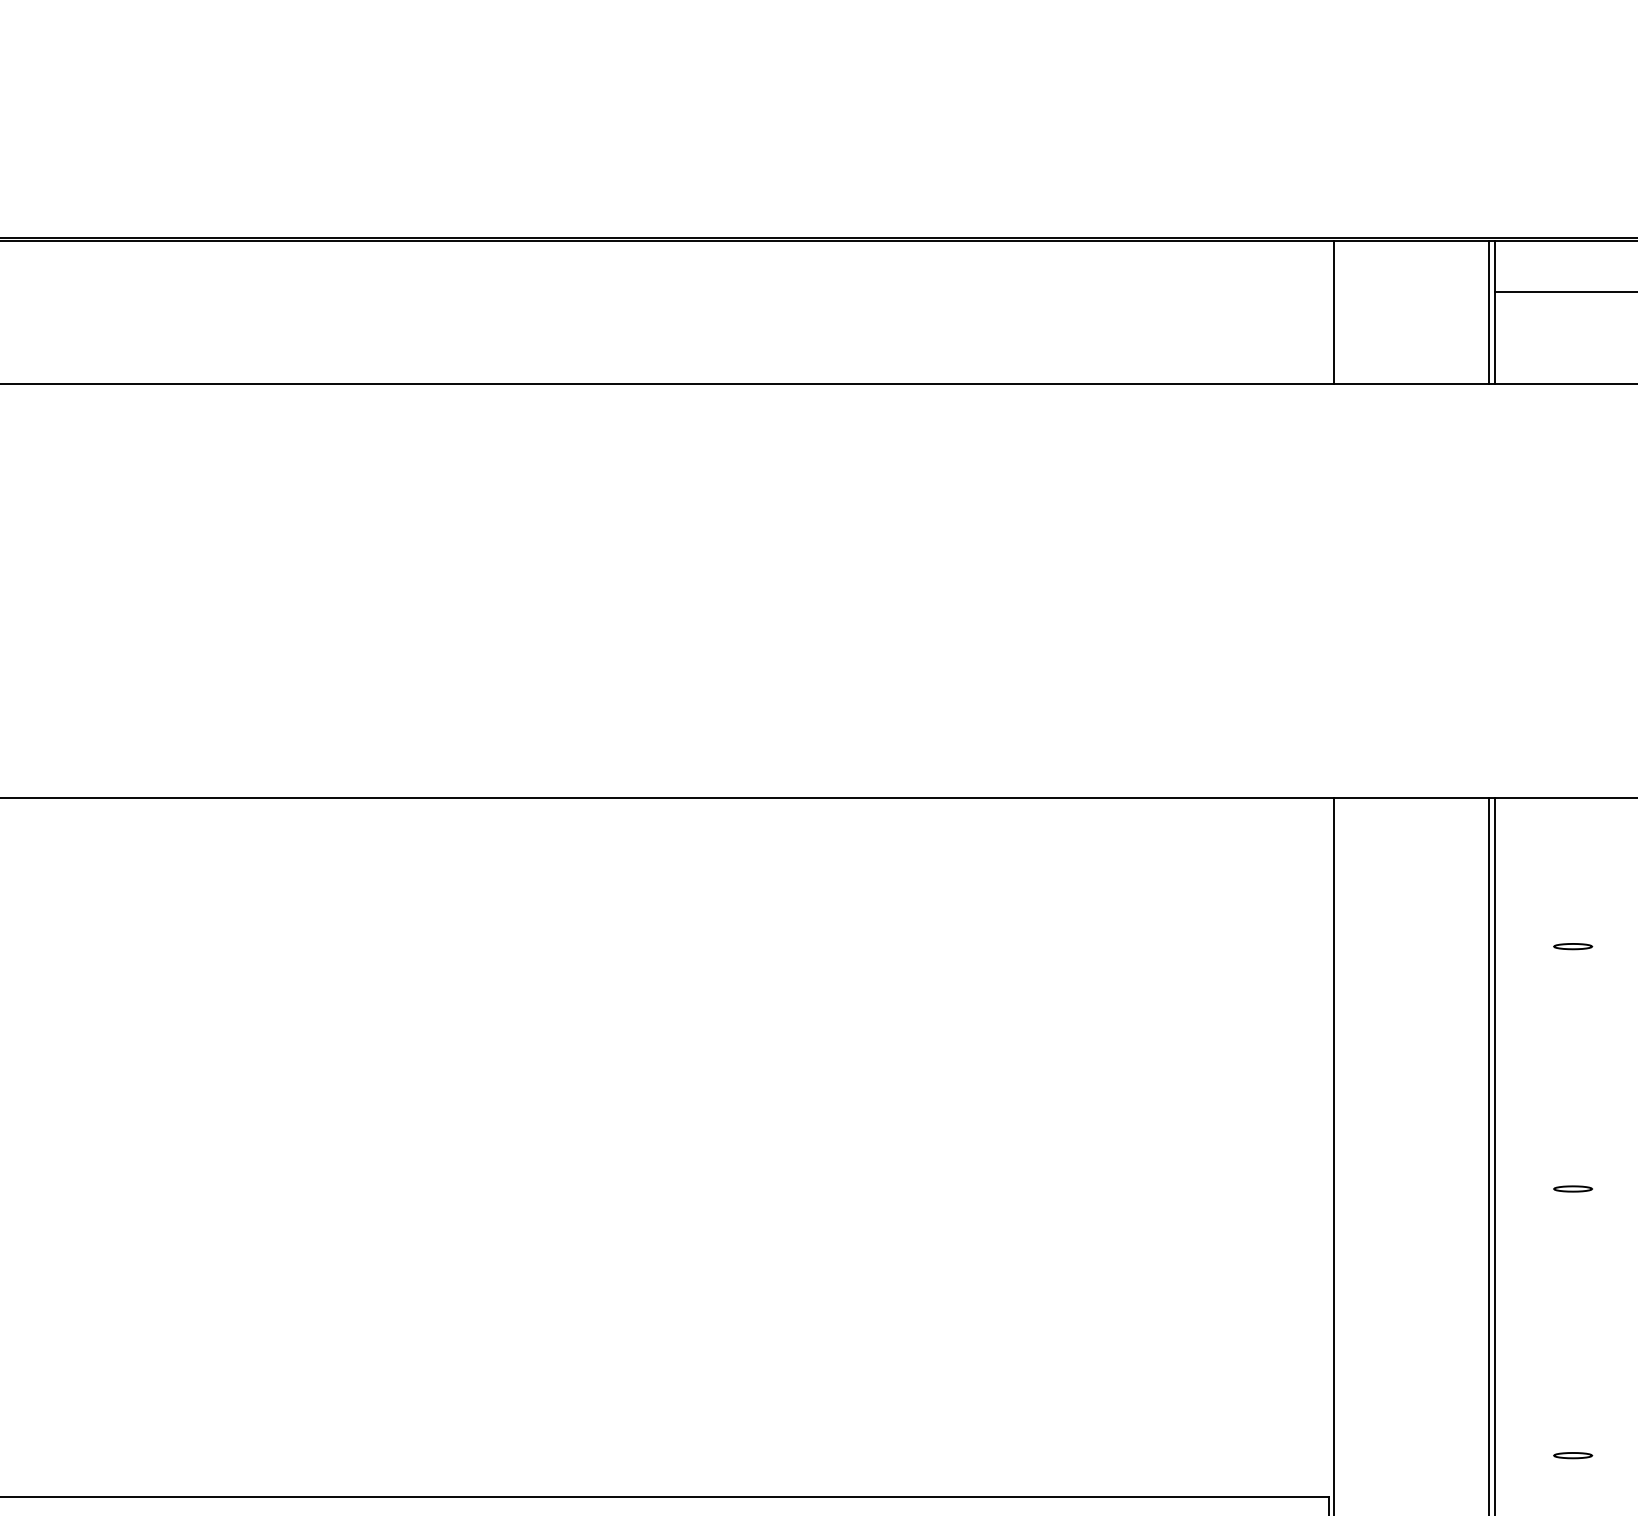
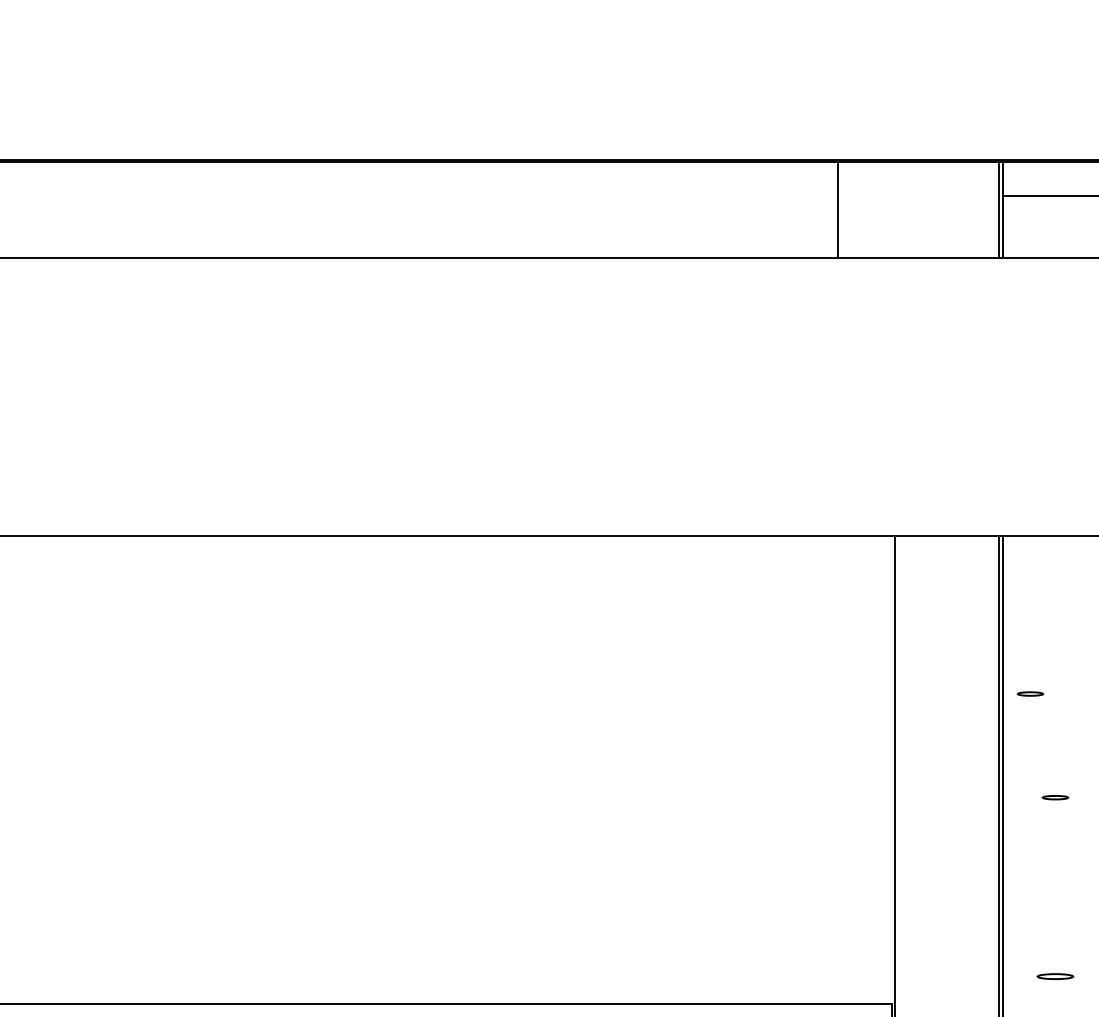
line: (1334, 312) -> (838, 209), moved
part: (1573, 945) -> (1030, 693), moved
part: (1573, 1455) -> (1055, 976), size x1.4

